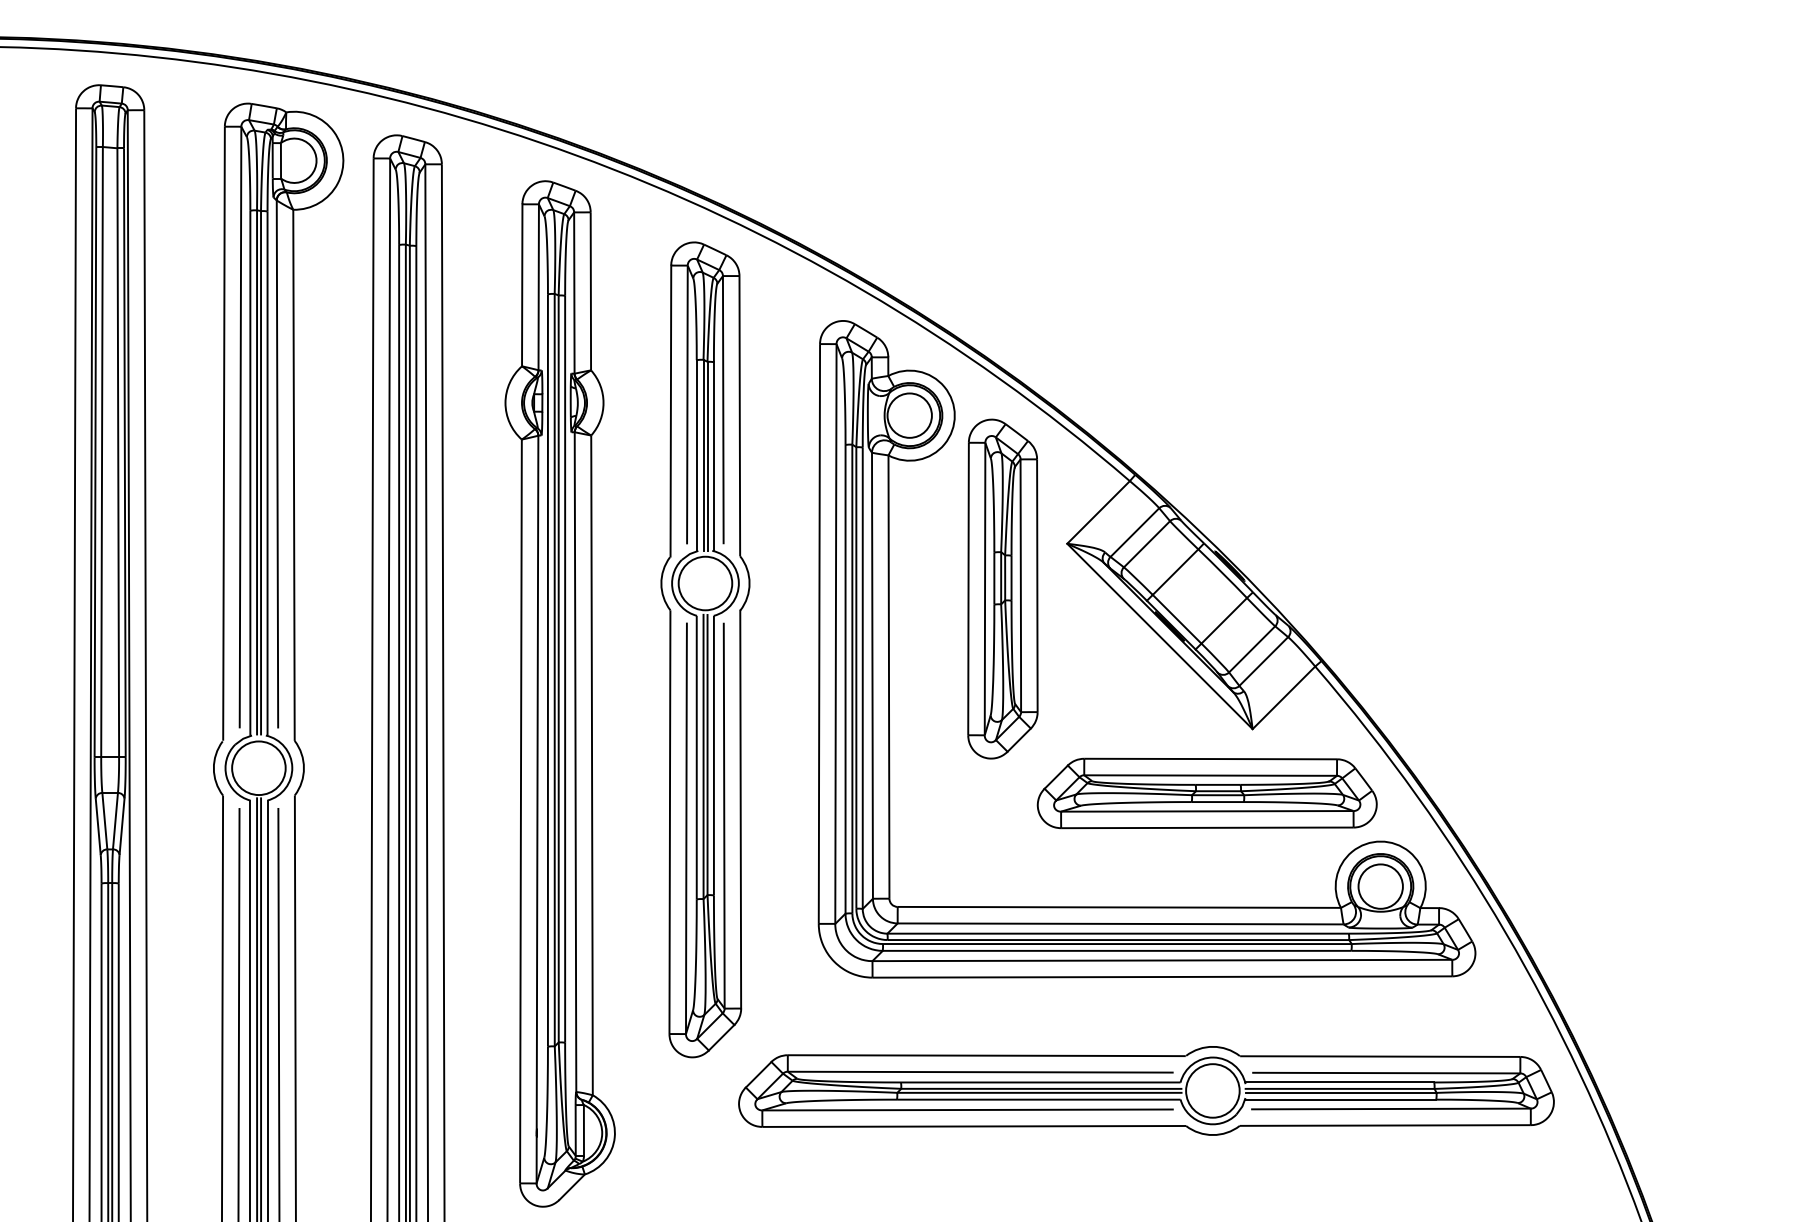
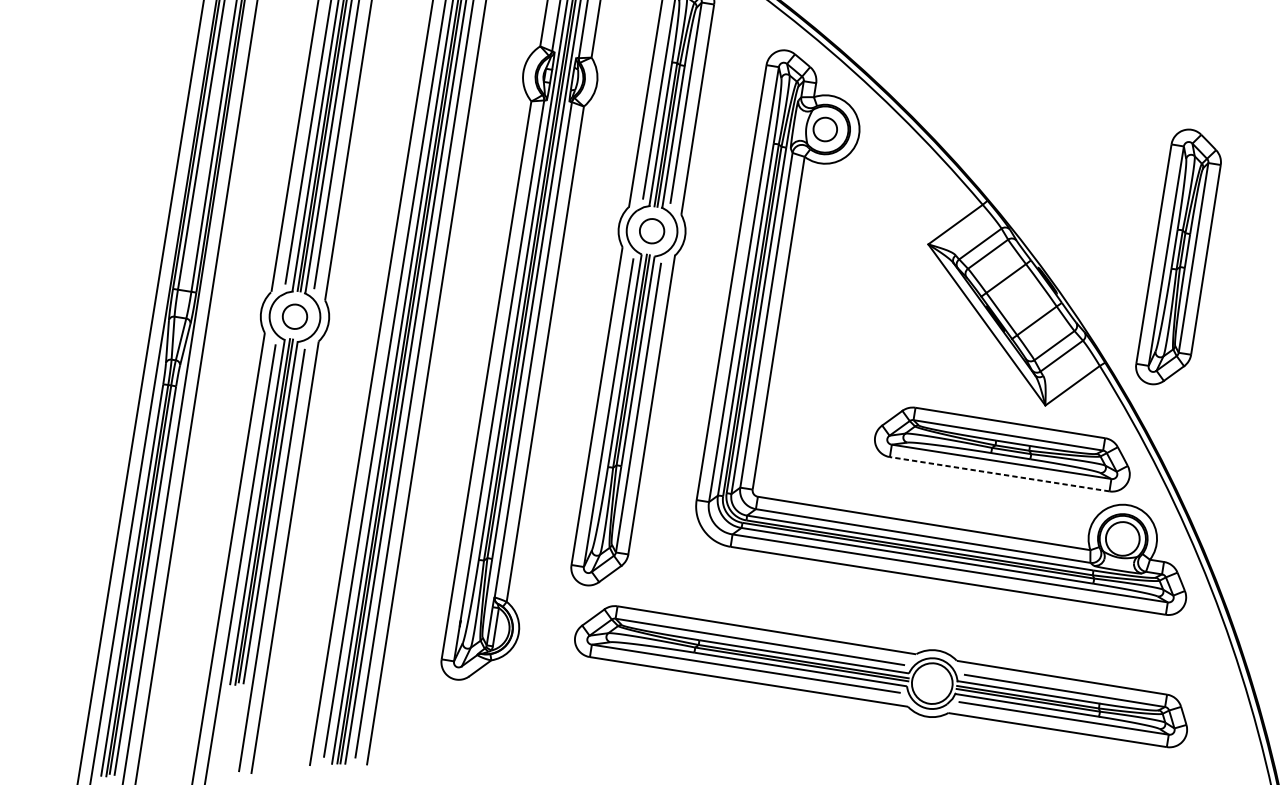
circle: (909, 415) -> (825, 129), size x0.7
circle: (705, 583) -> (652, 231), size x0.6
part: (1002, 588) -> (1179, 257), moved
circle: (258, 768) -> (294, 316), size x0.6
line: (1207, 827) -> (999, 473), solid -> dashed
part: (1146, 1090) -> (882, 675), moved

